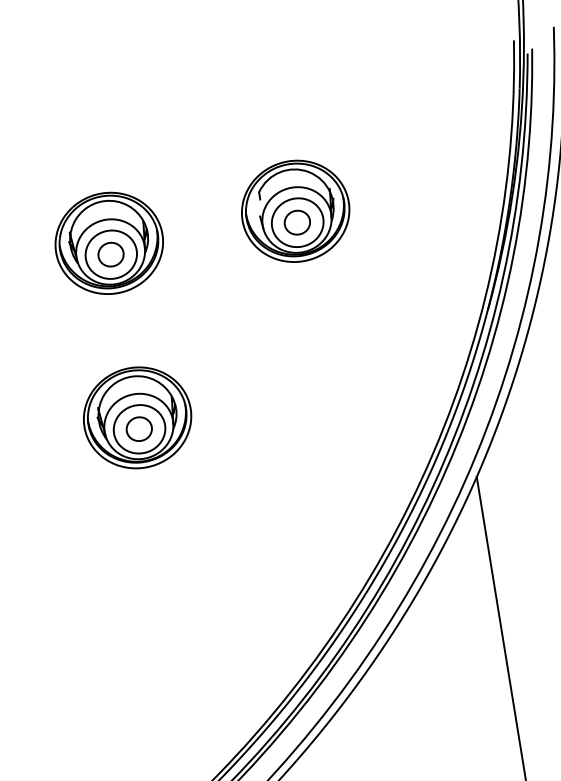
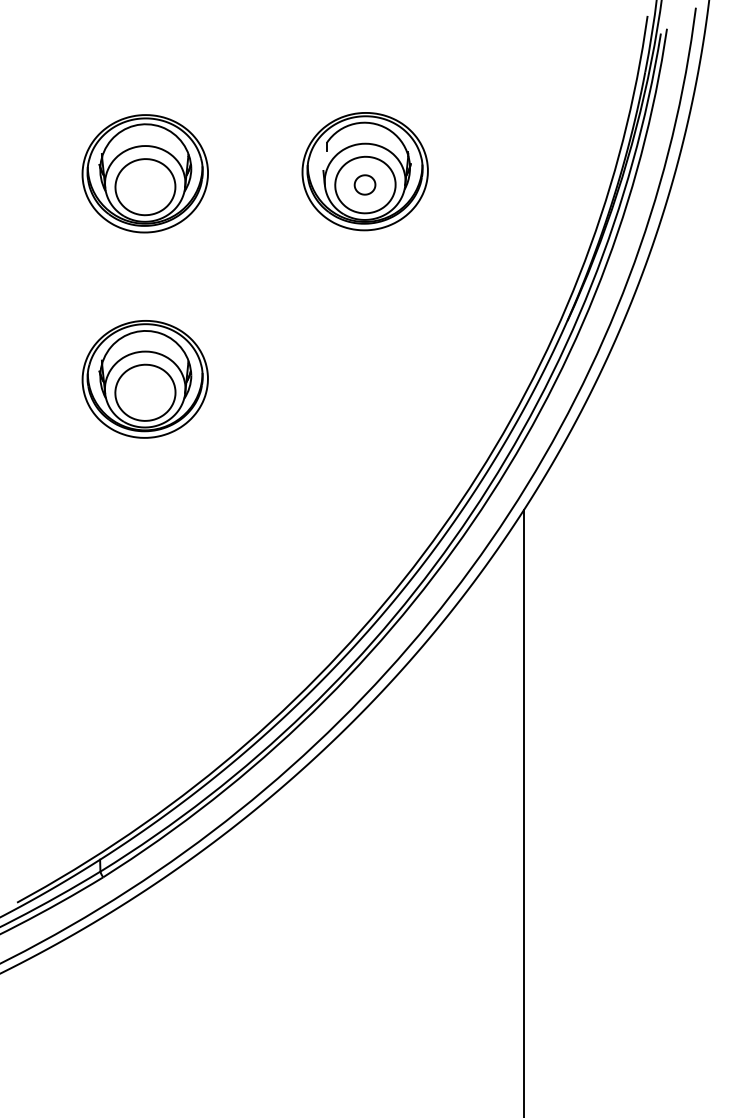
part: (296, 222) -> (364, 184), size x0.7
part: (110, 254) -> (144, 186), removed
part: (138, 429) -> (144, 392), removed

